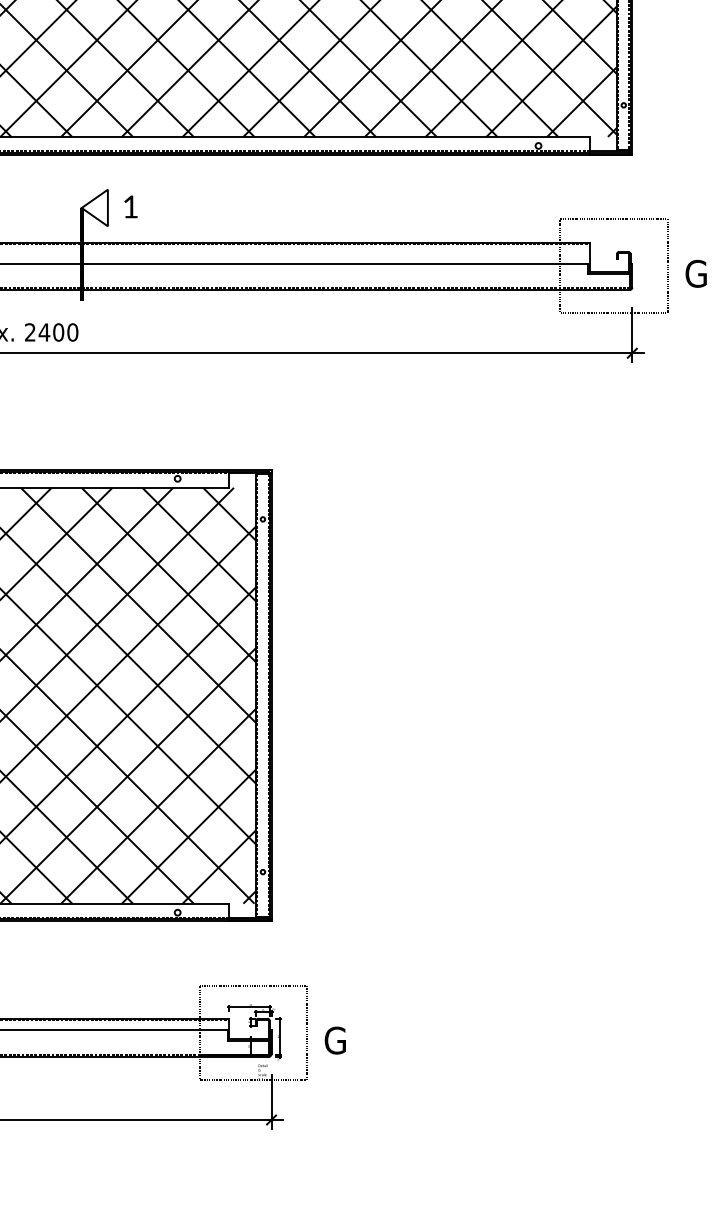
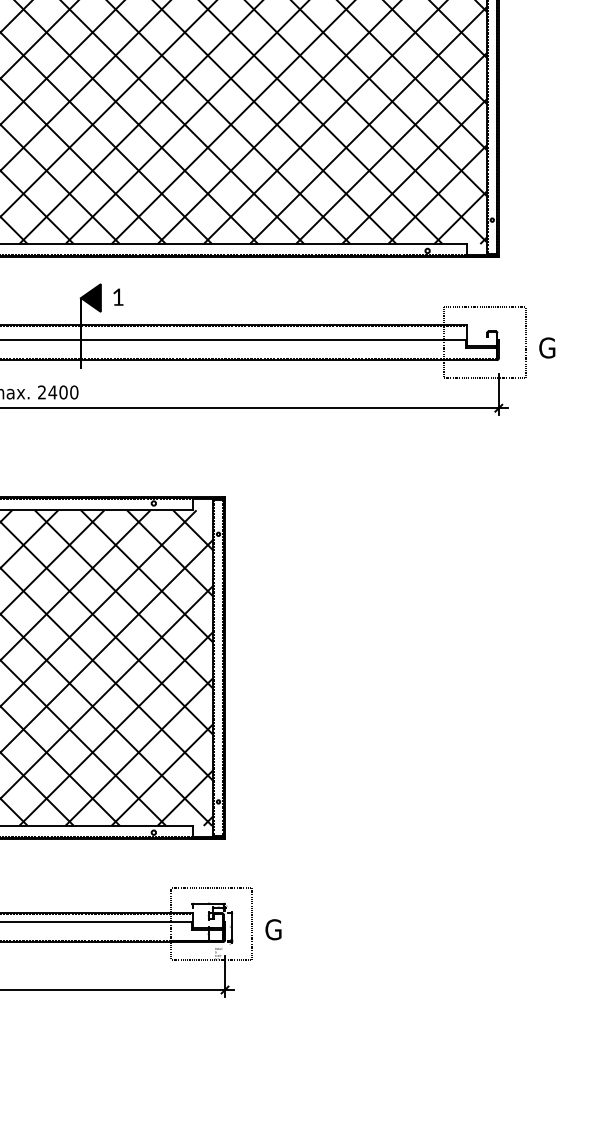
fill: (94, 207) -> (90, 297), added

